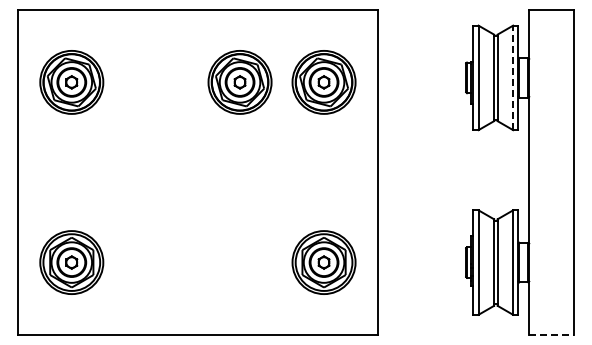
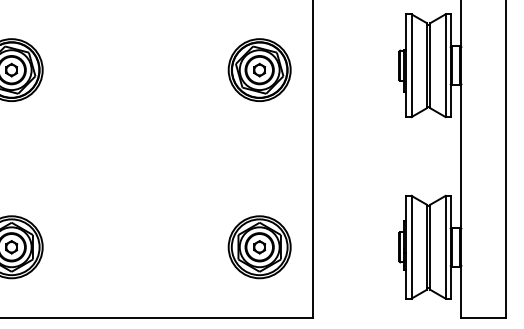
line: (513, 77) -> (445, 65), dashed -> solid
part: (239, 82) -> (176, 70), removed
line: (551, 334) -> (483, 317), dashed -> solid

